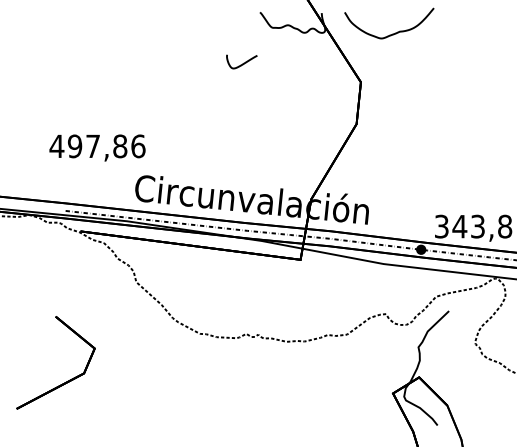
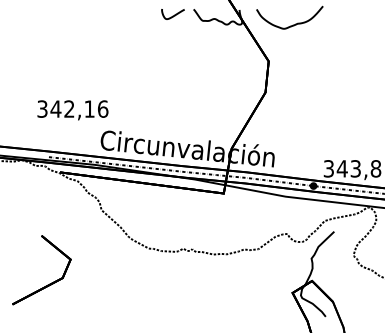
curve: (241, 63) -> (172, 15), moved
text: (87, 145) -> (65, 108), 497,86 -> 342,16

